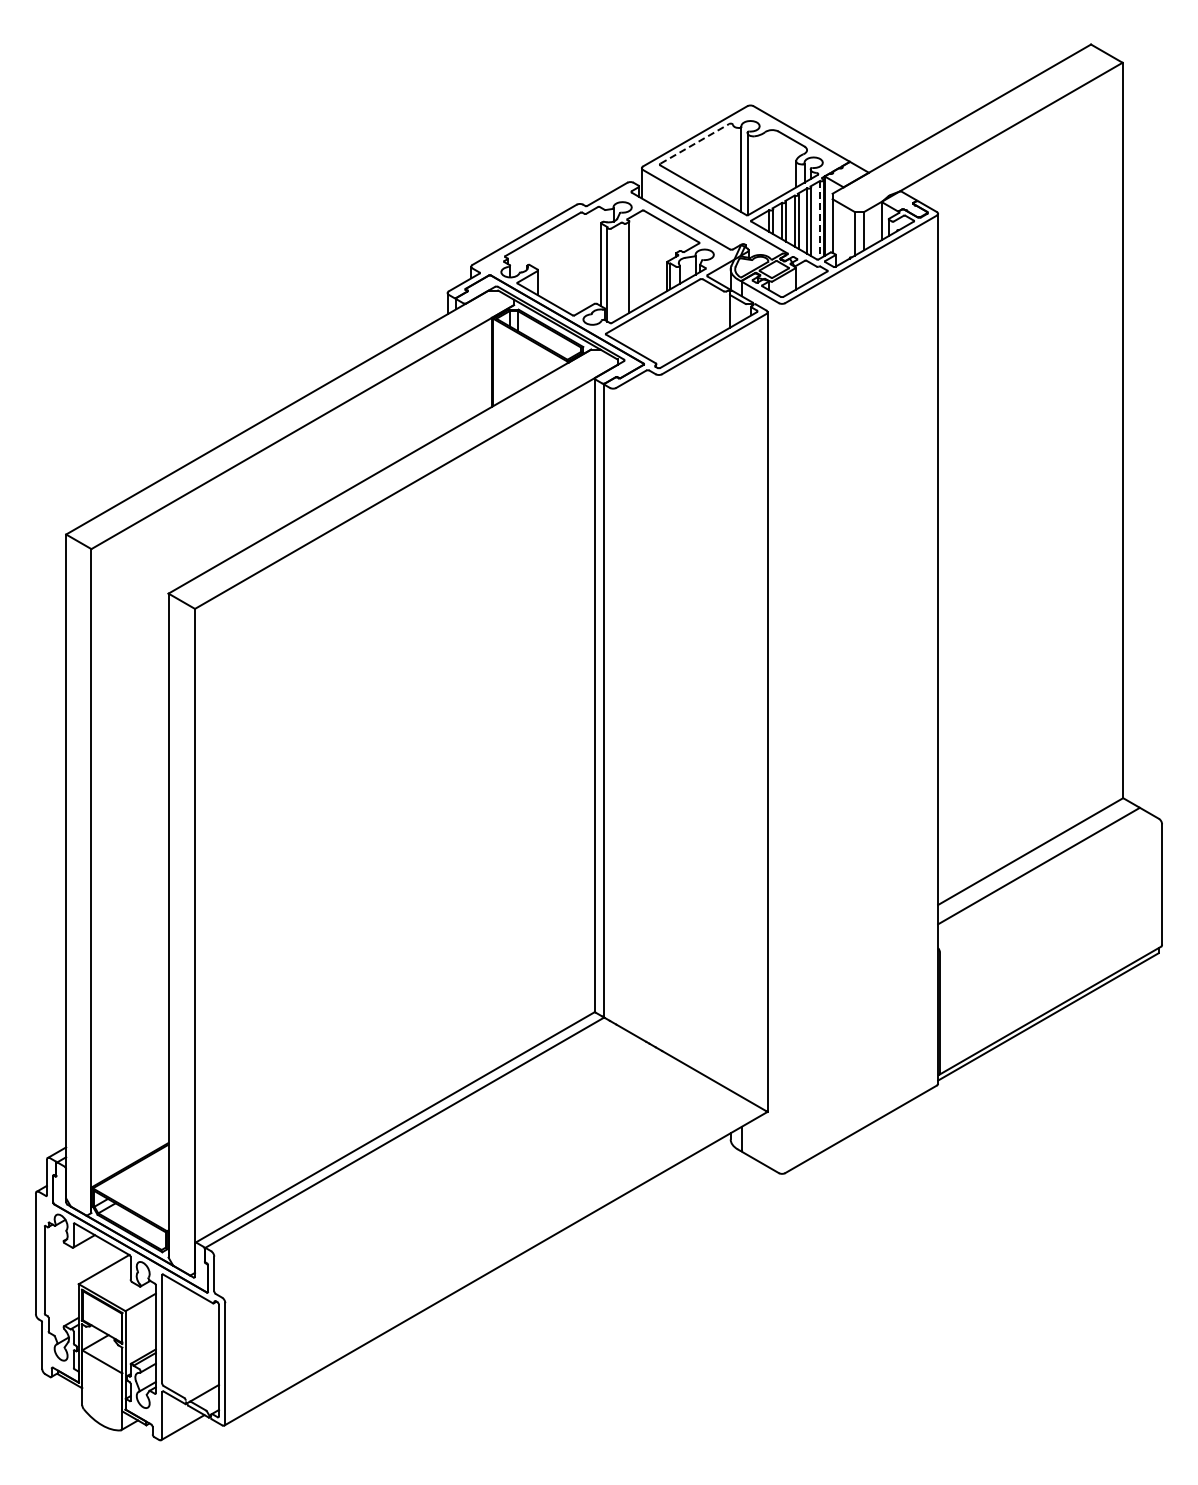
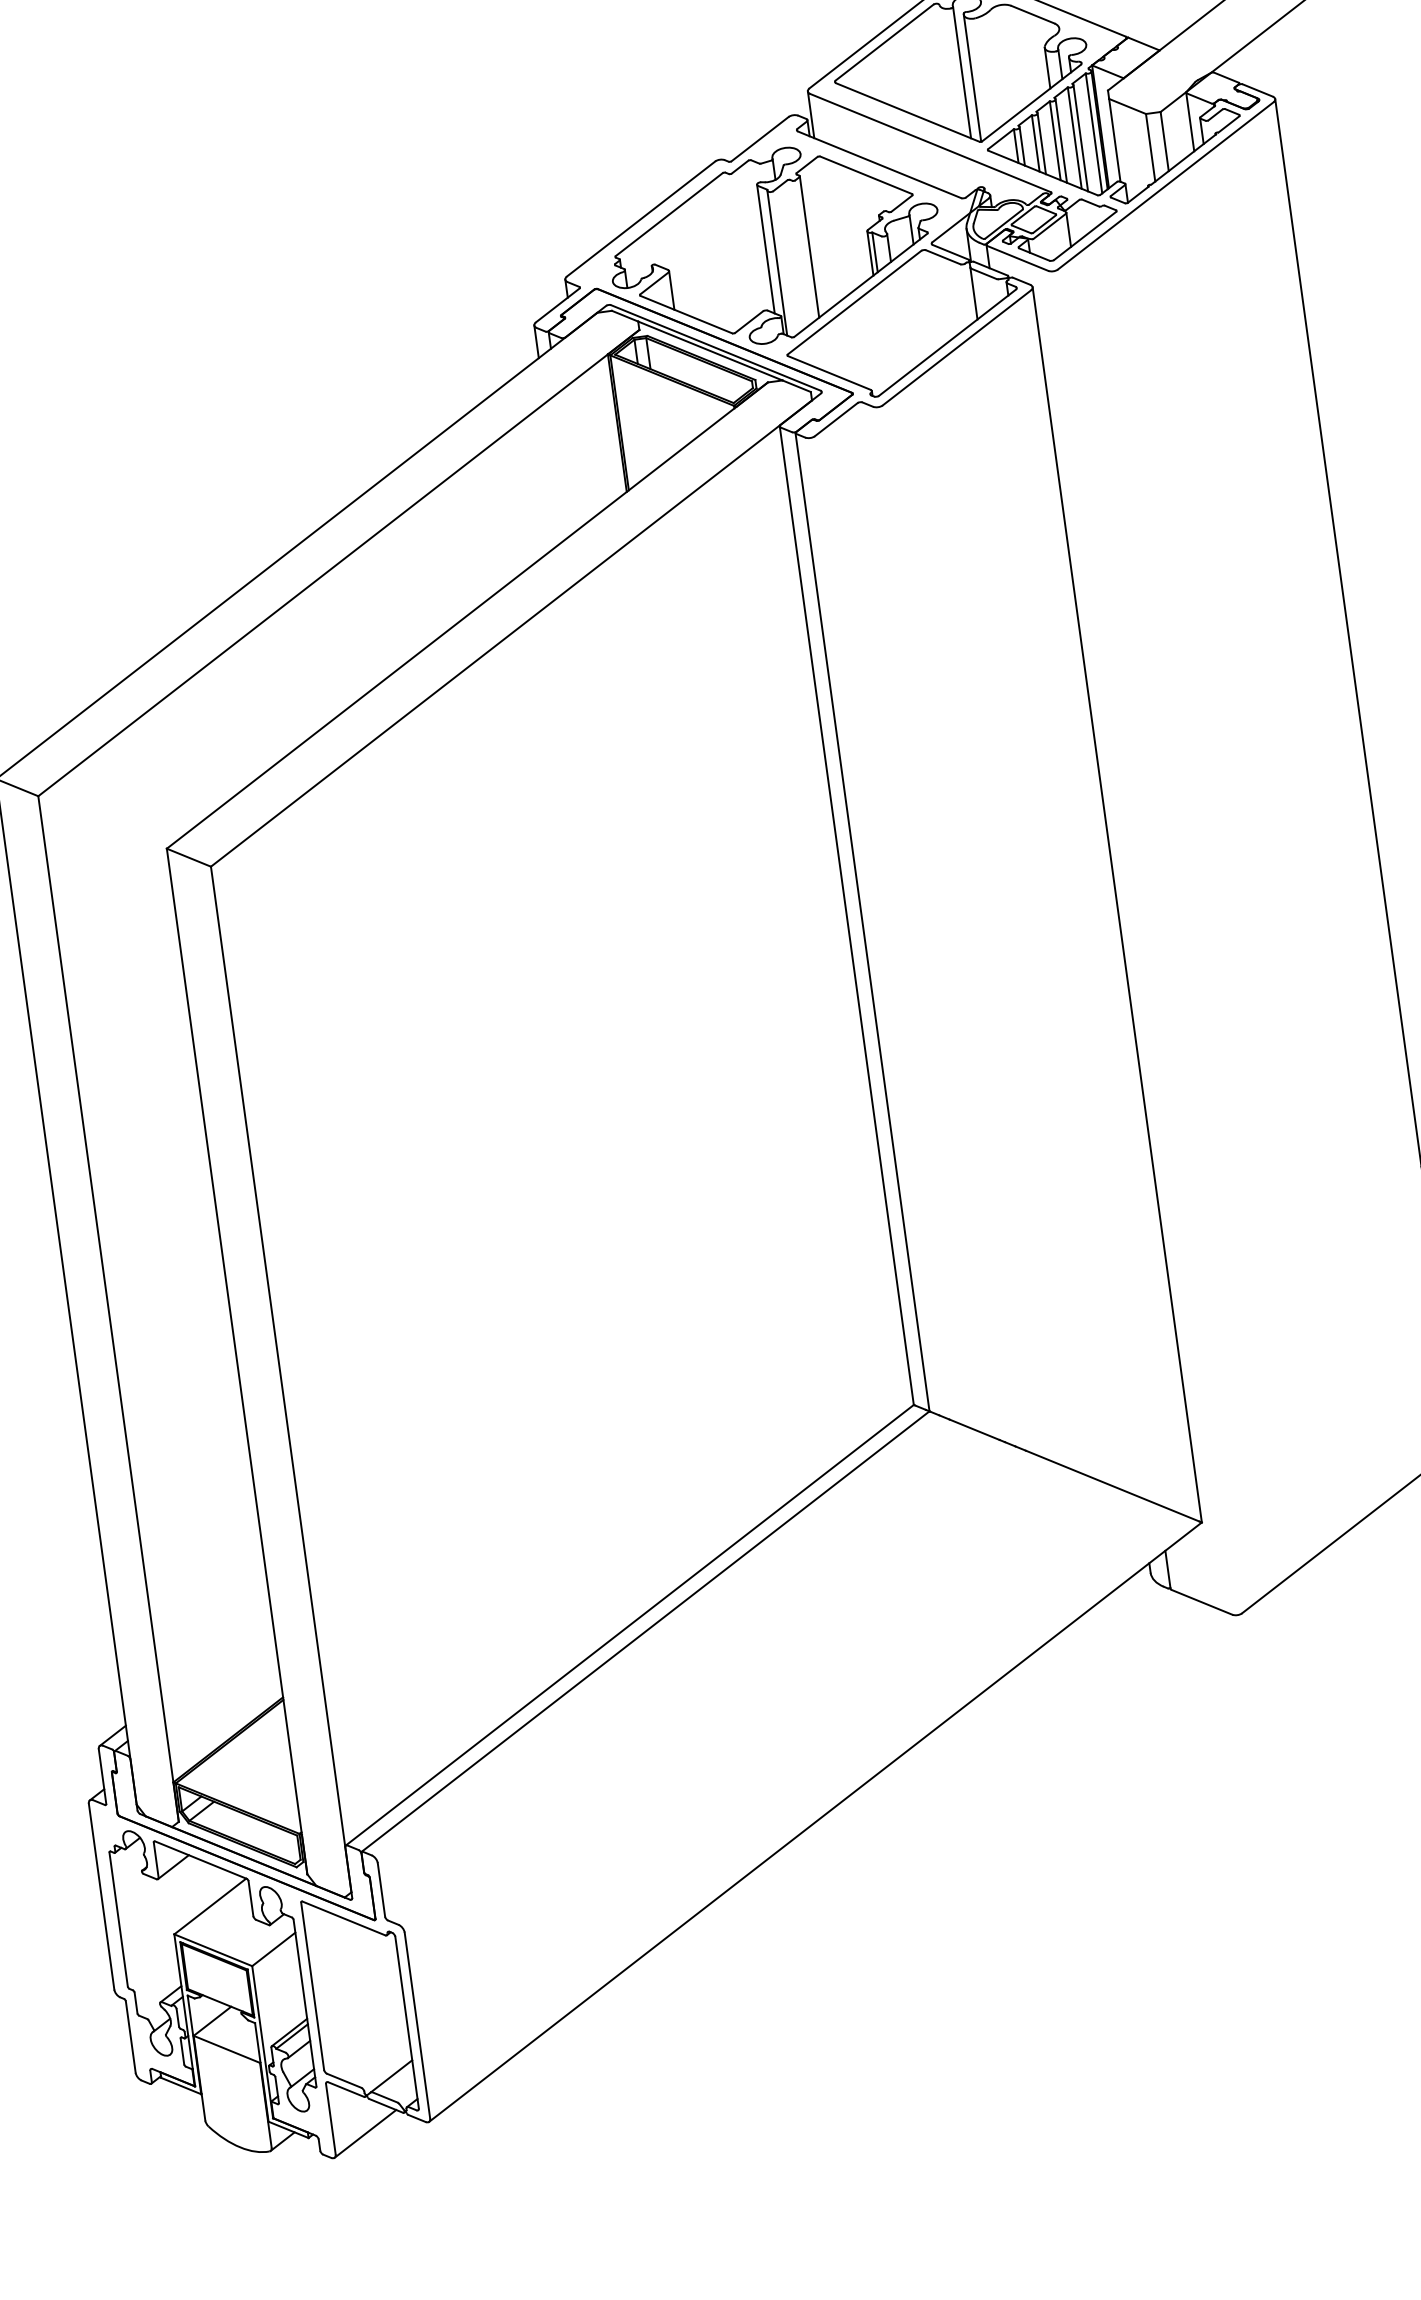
line: (694, 143) -> (884, 42), dashed -> solid
line: (819, 219) -> (1093, 133), dashed -> solid

